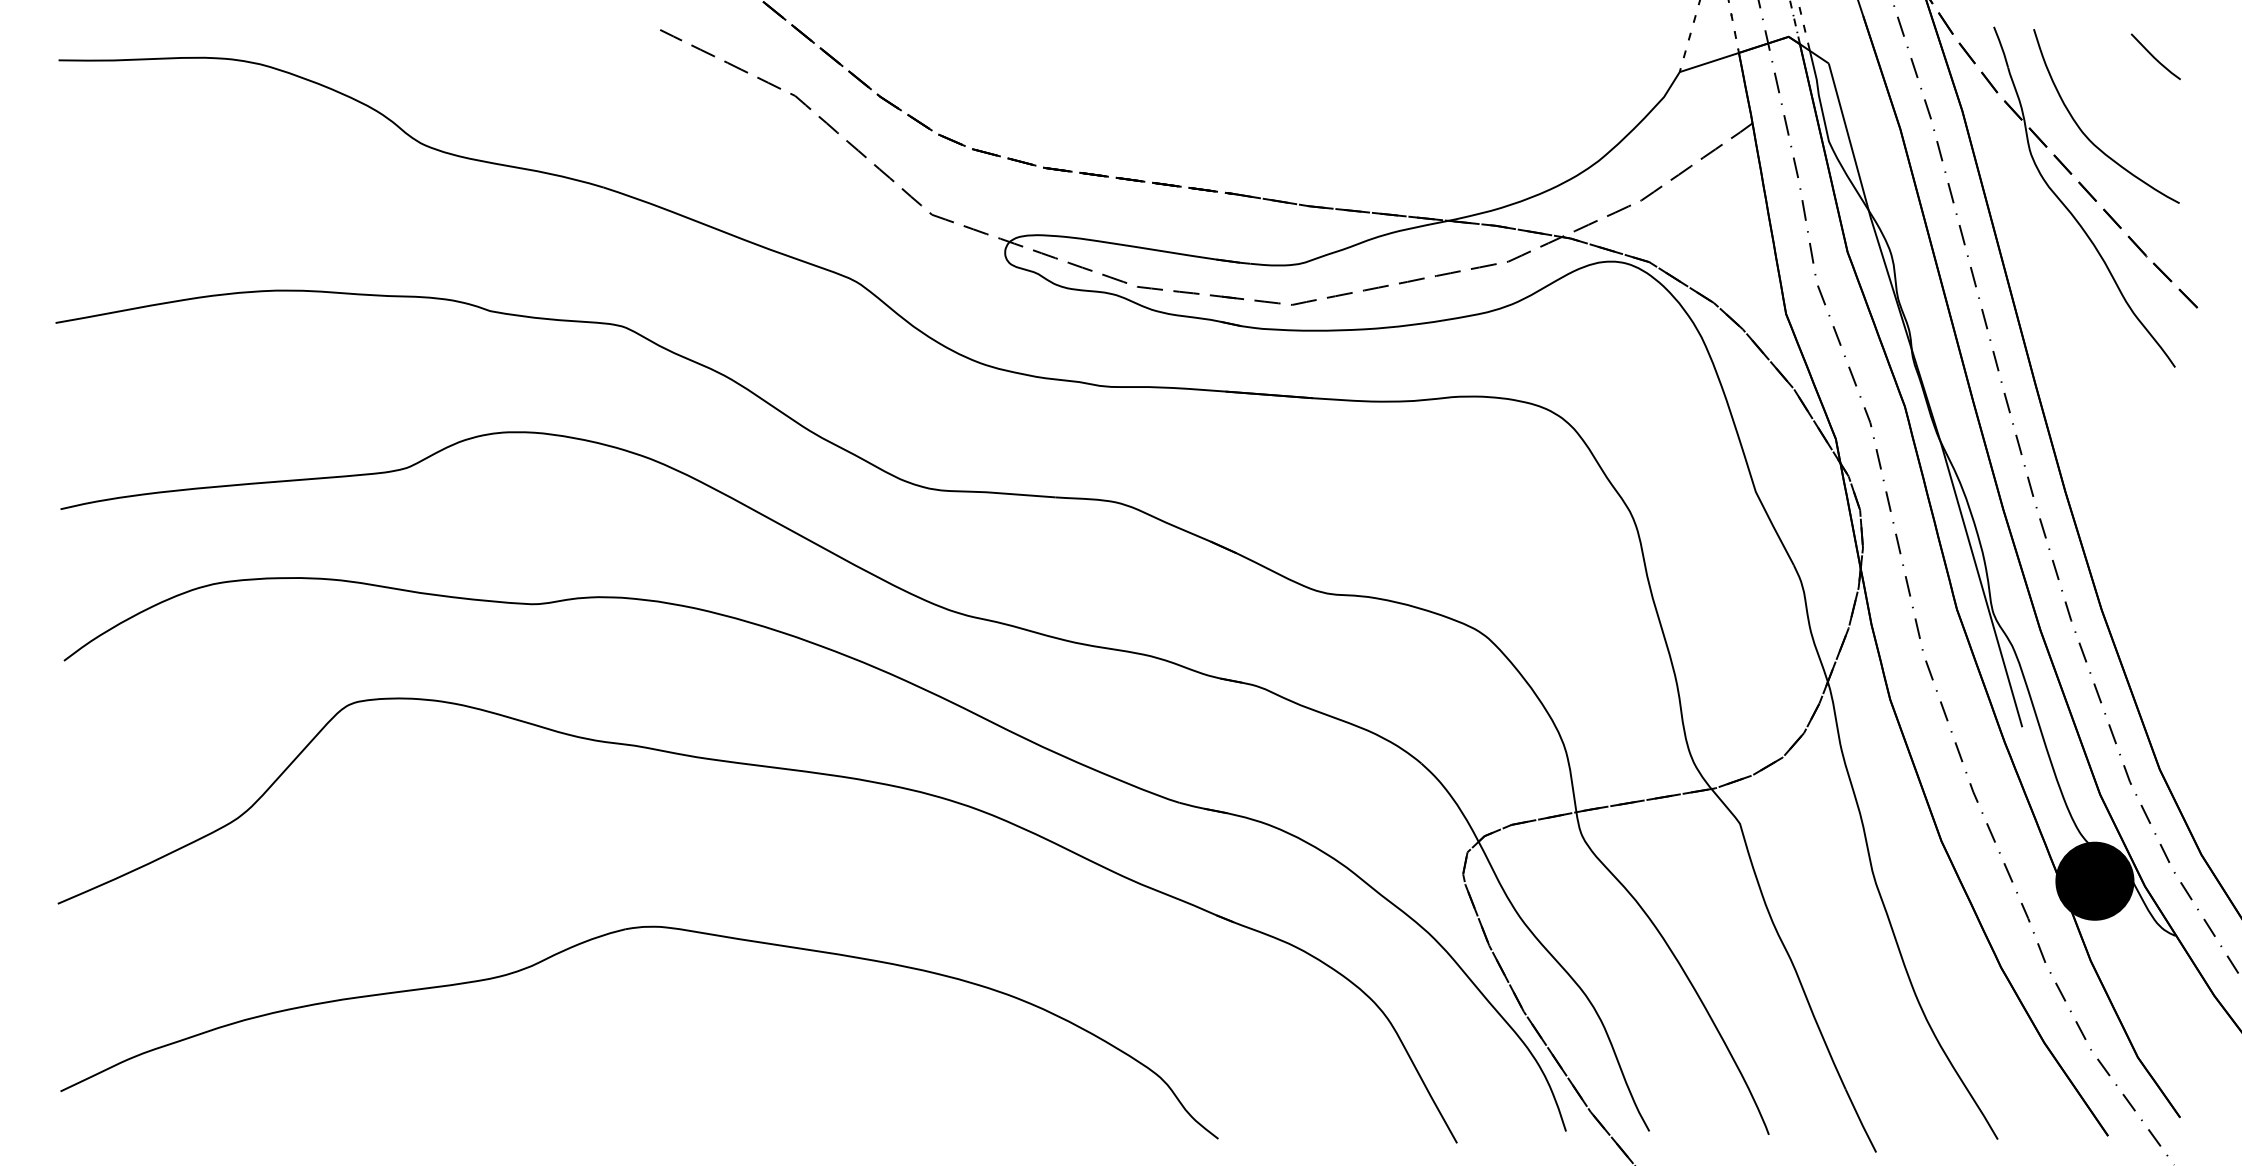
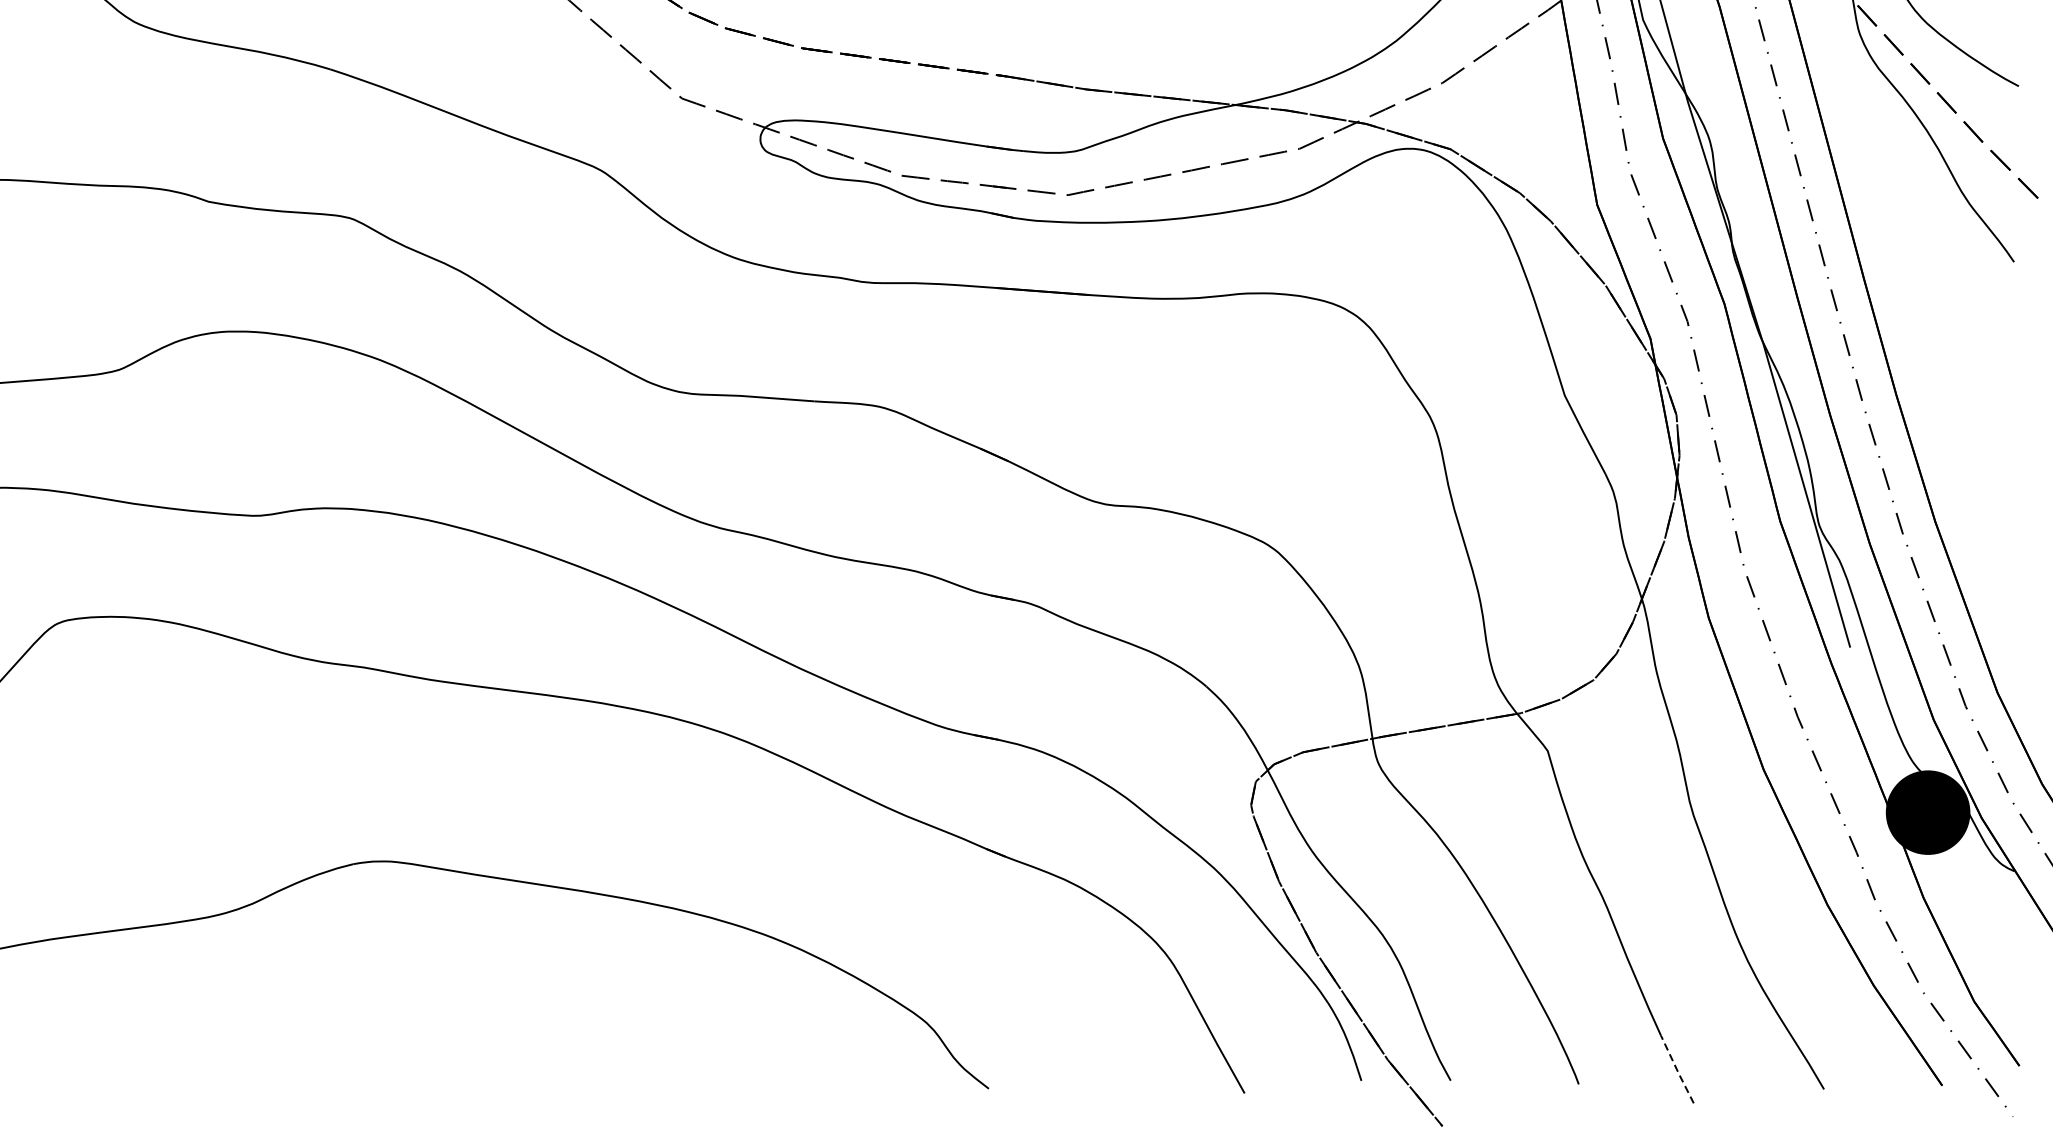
line: (1860, 1121) -> (1676, 1070), solid -> dashed

